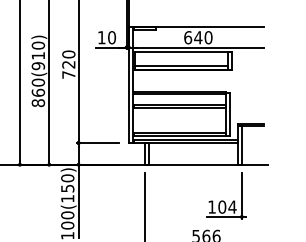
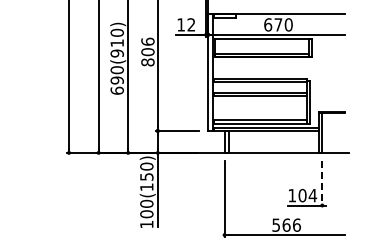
text: (112, 37) -> (191, 24), 10 -> 12
text: (198, 37) -> (278, 24), 640 -> 670
text: (68, 64) -> (147, 51), 720 -> 806
text: (37, 97) -> (116, 85), 860(910) -> 690(910)
line: (242, 196) -> (322, 184), solid -> dashed

